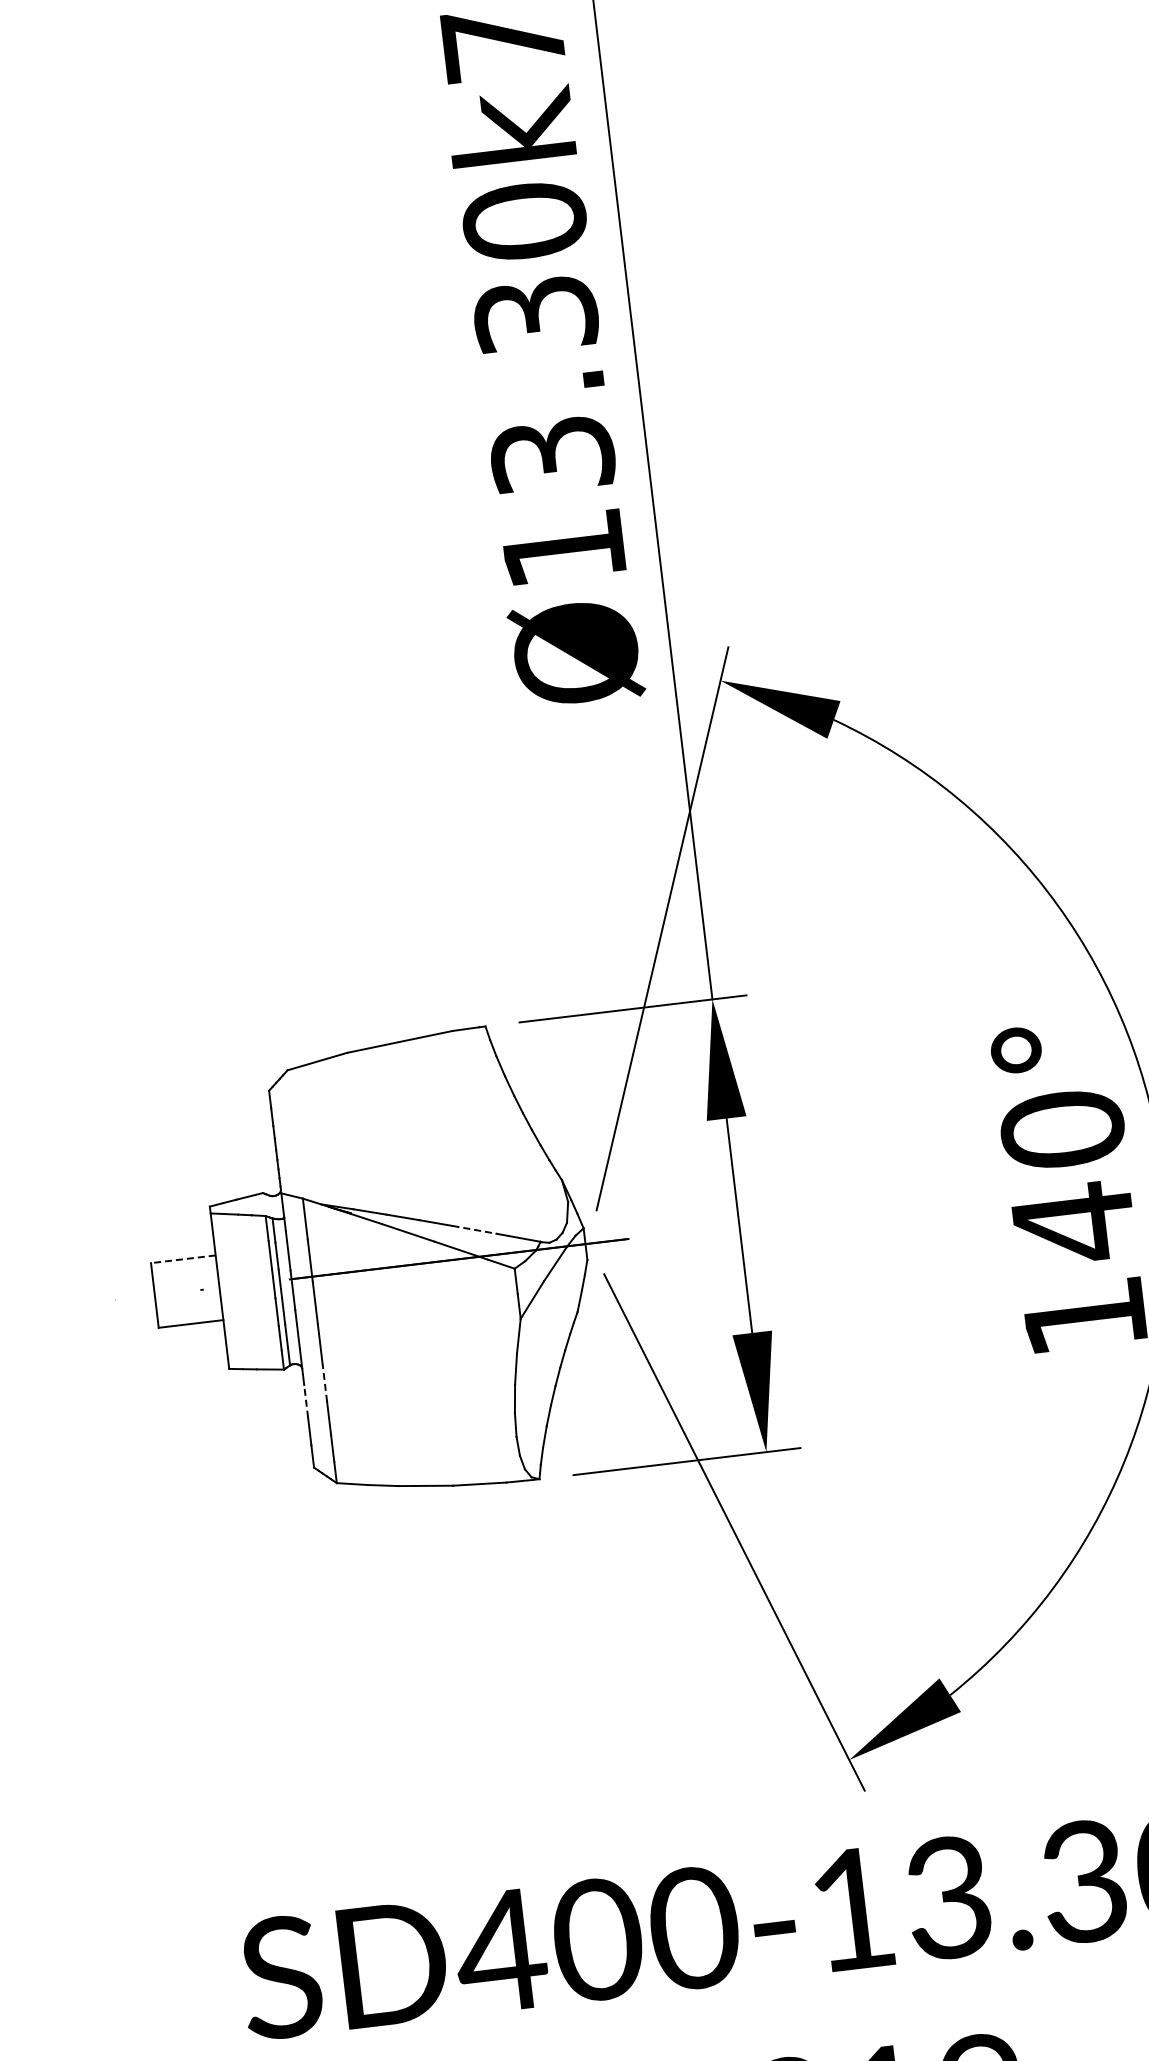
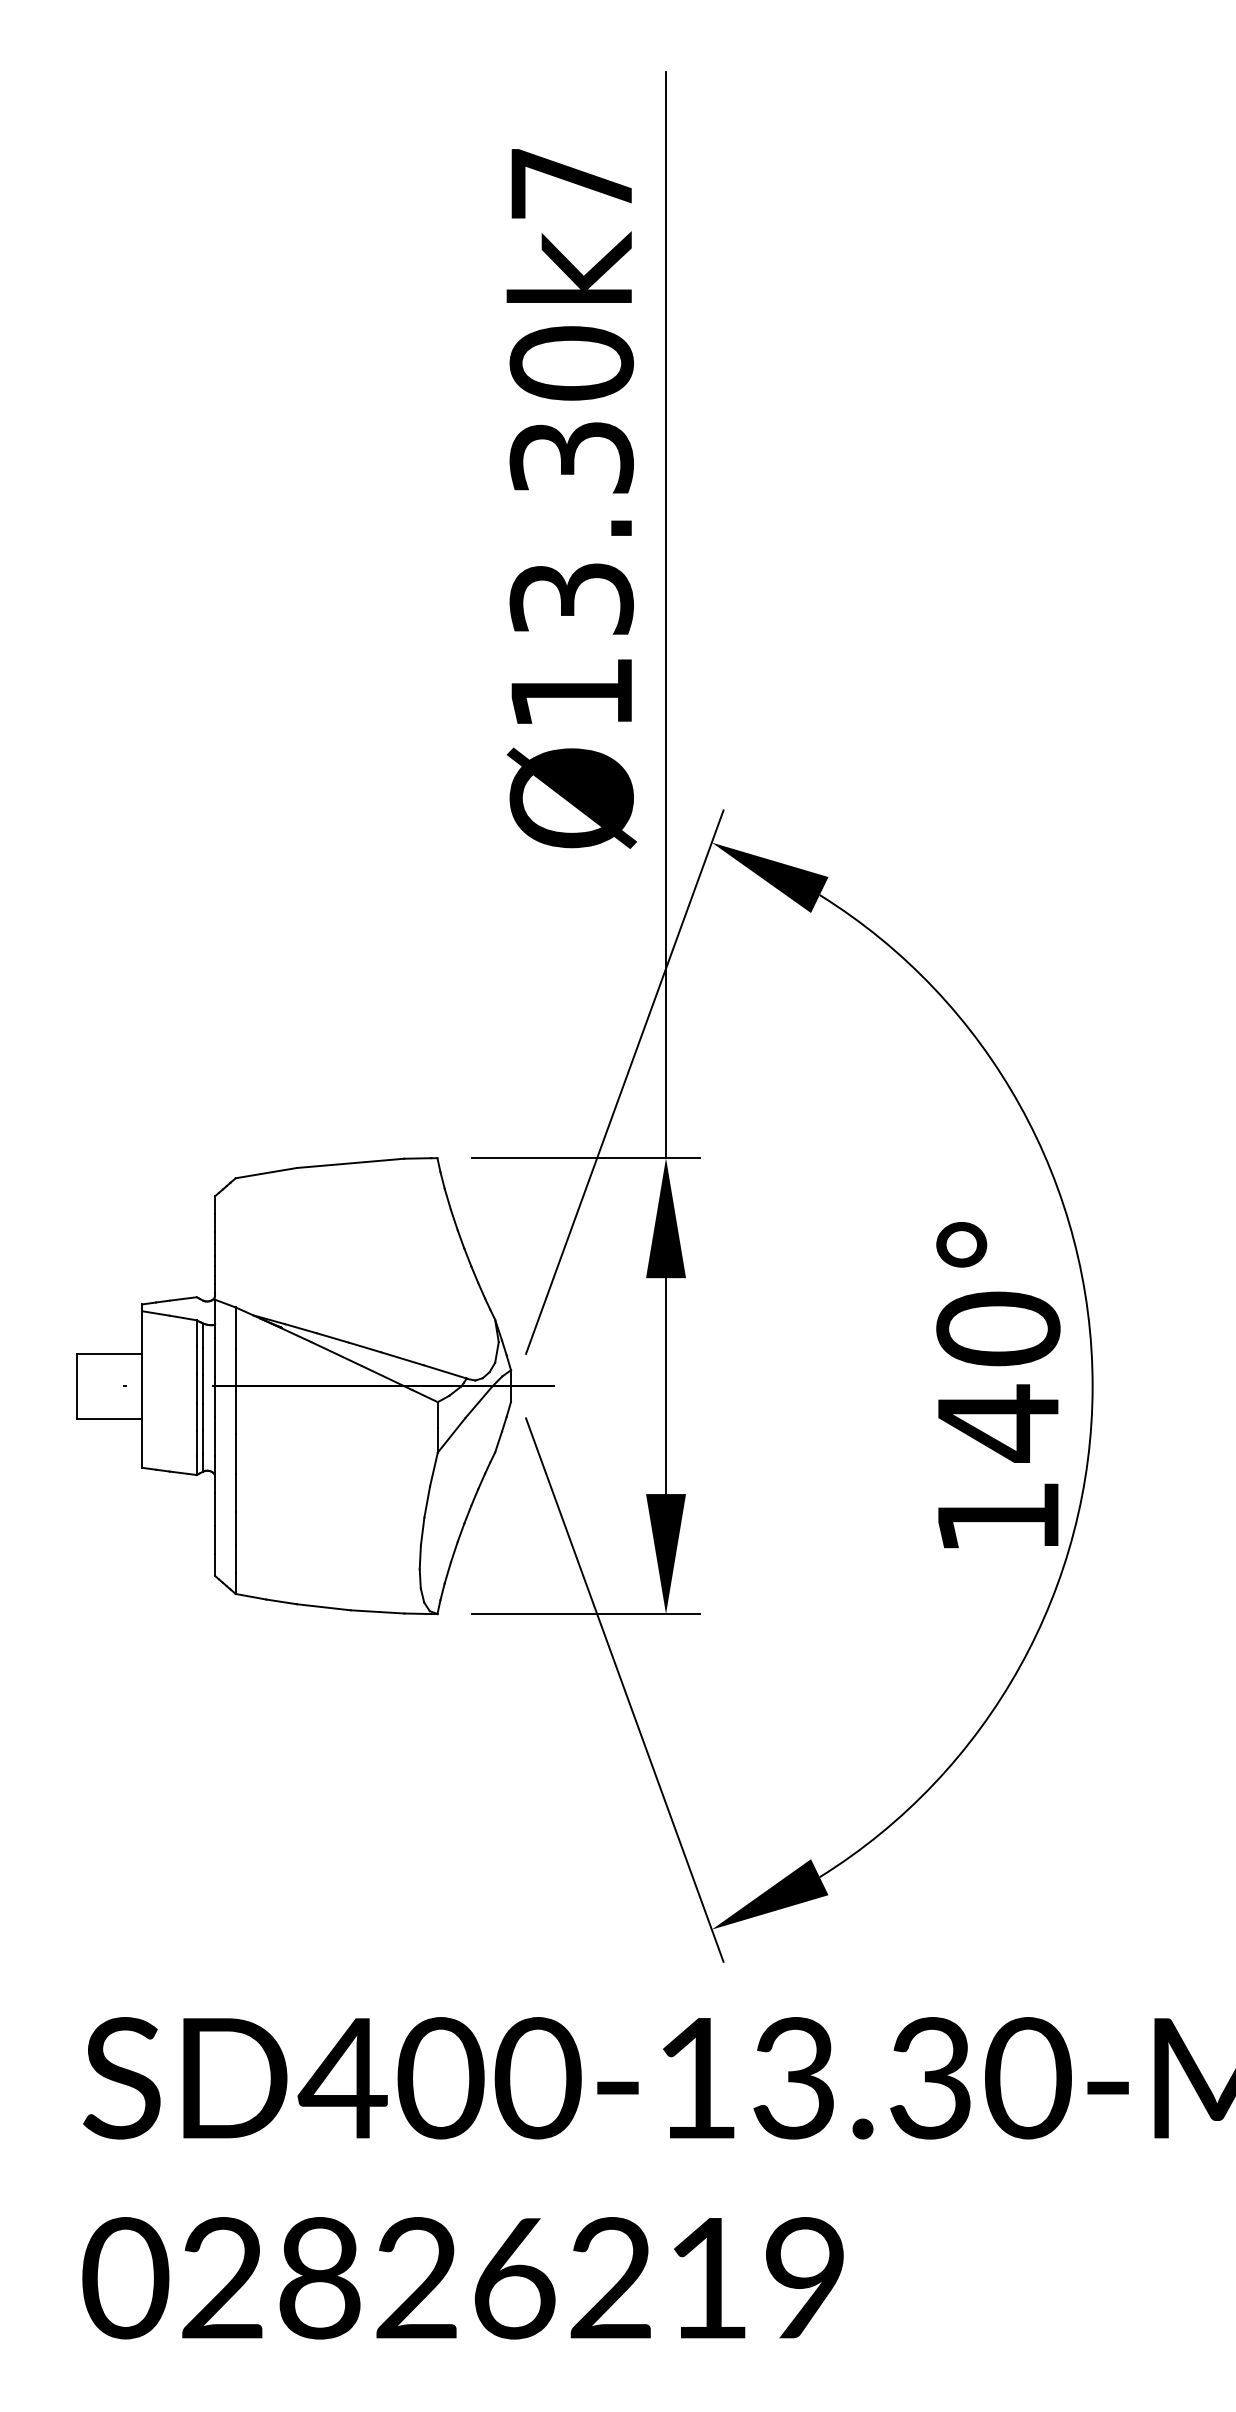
line: (474, 1229) -> (402, 1358), dashed -> solid
line: (182, 1259) -> (109, 1353), dashed -> solid
line: (324, 1383) -> (235, 1493), dashed -> solid
line: (306, 1400) -> (215, 1508), dashed -> solid

